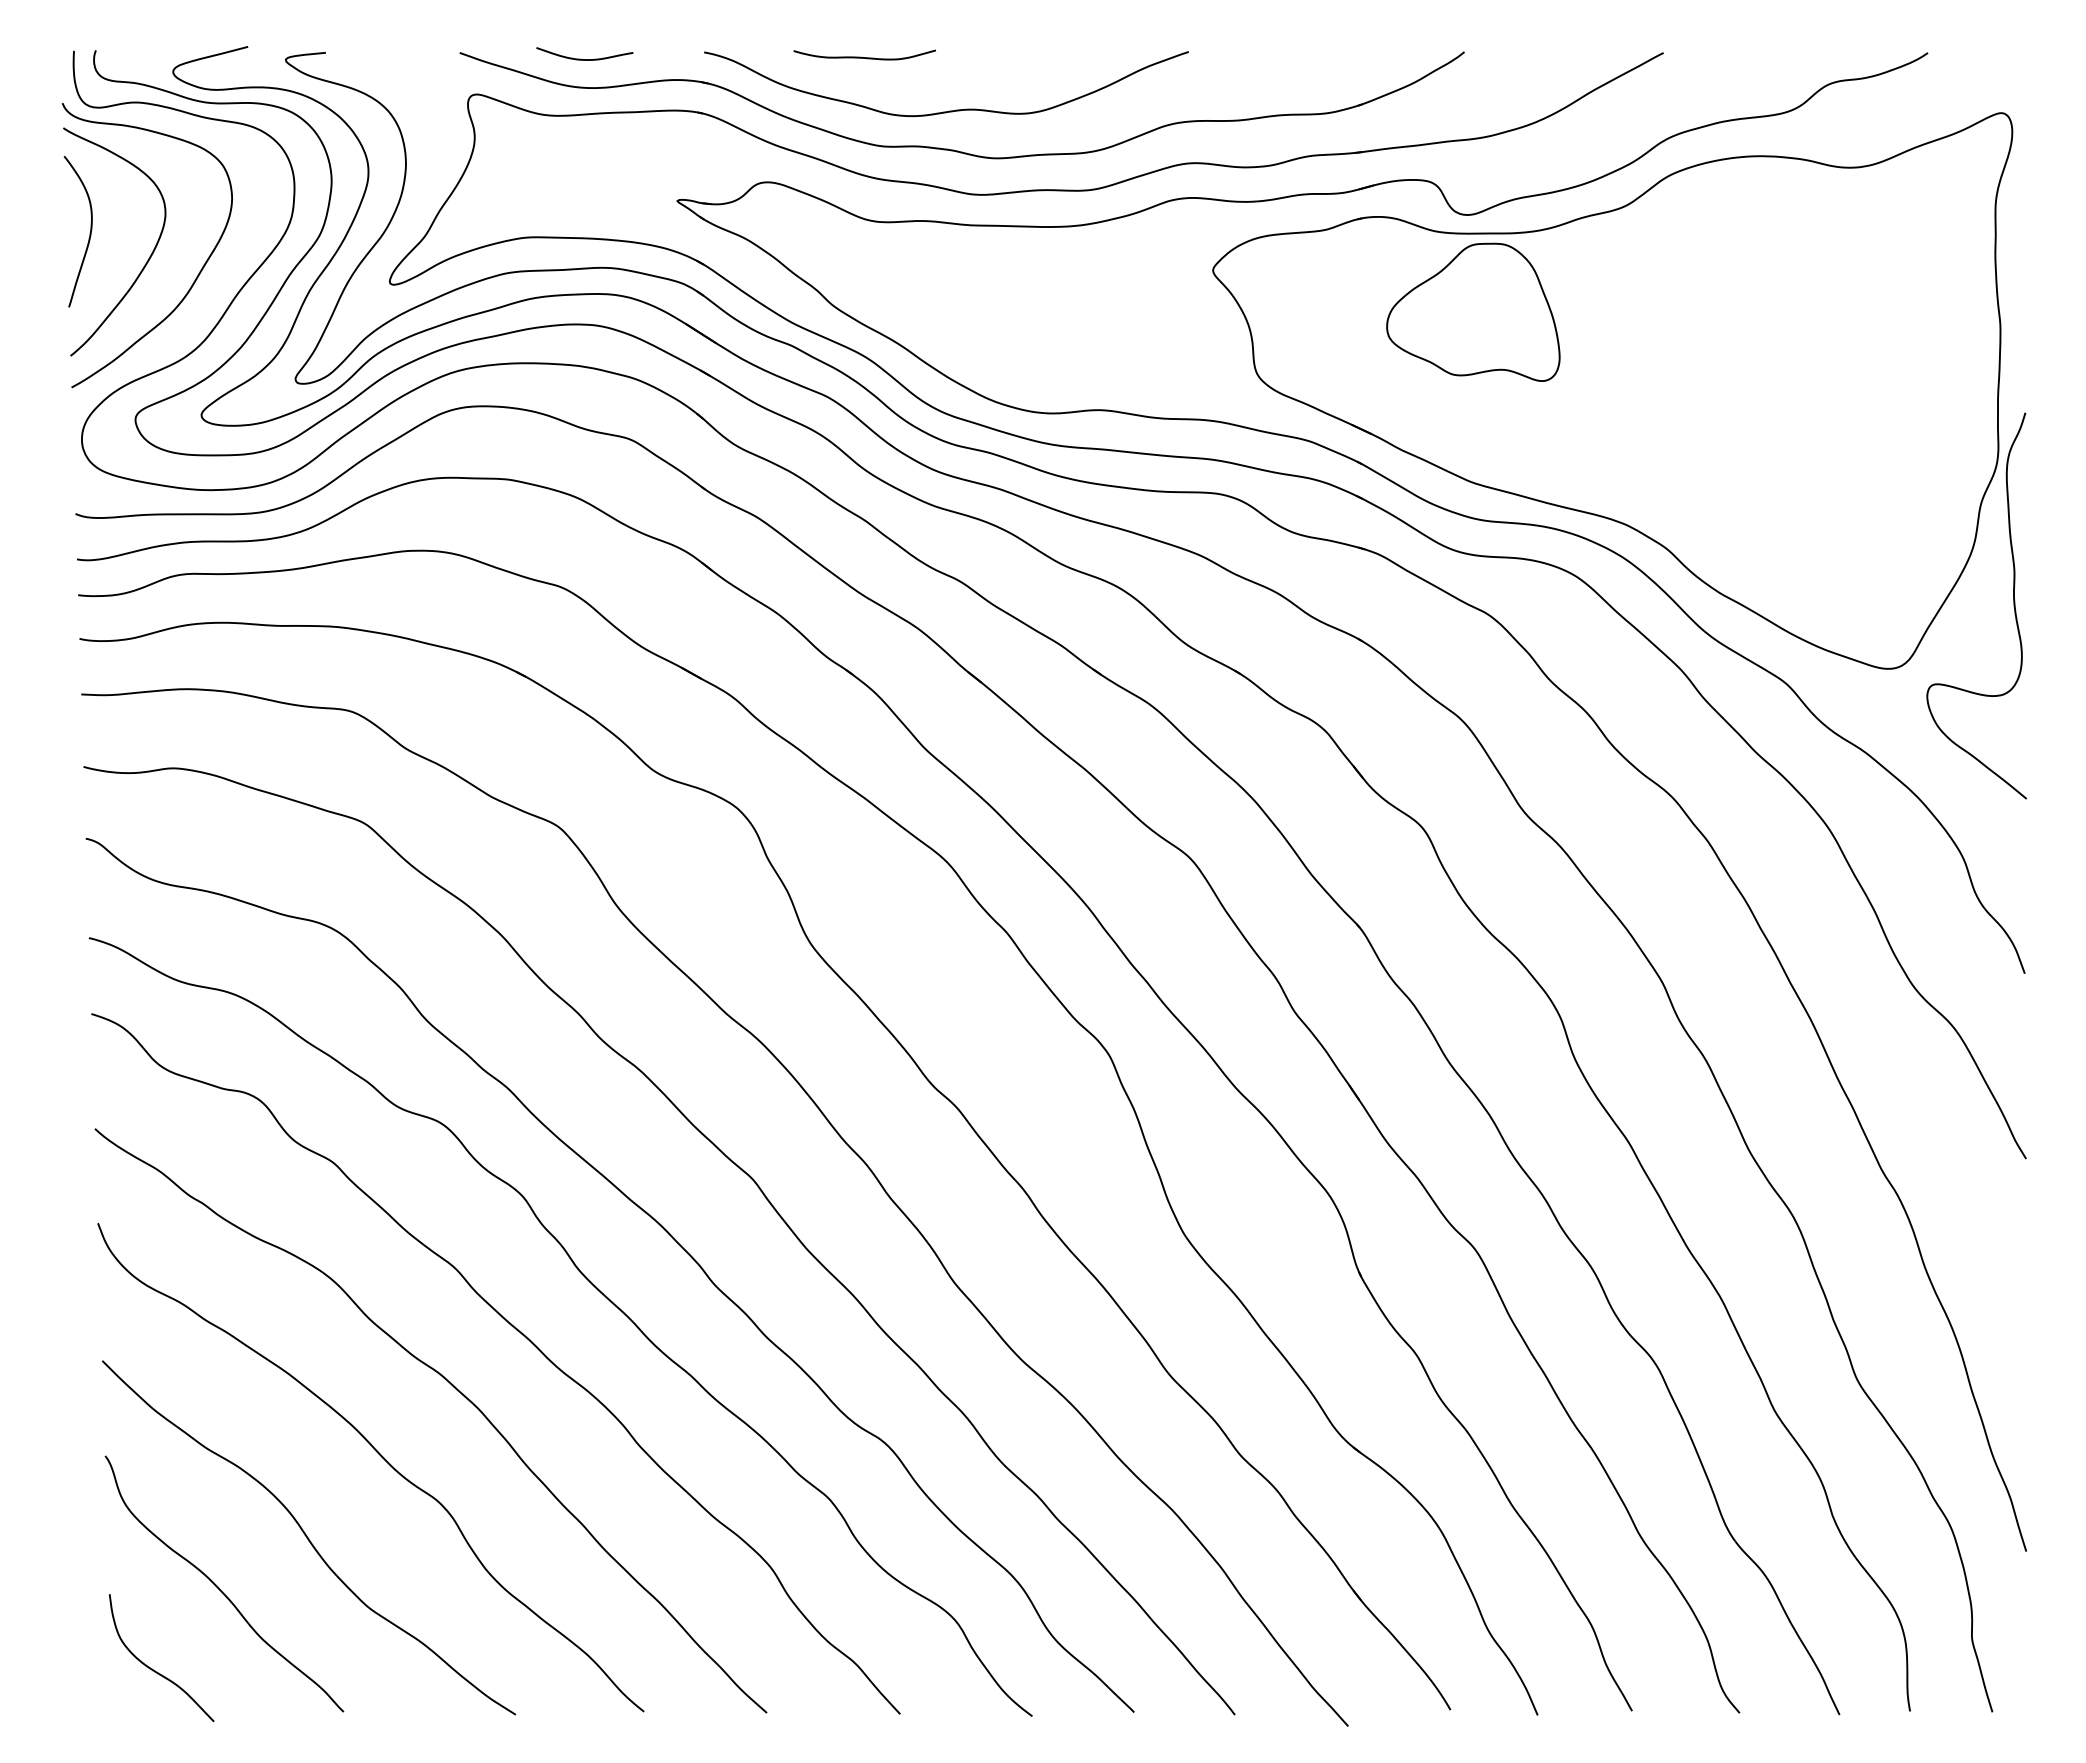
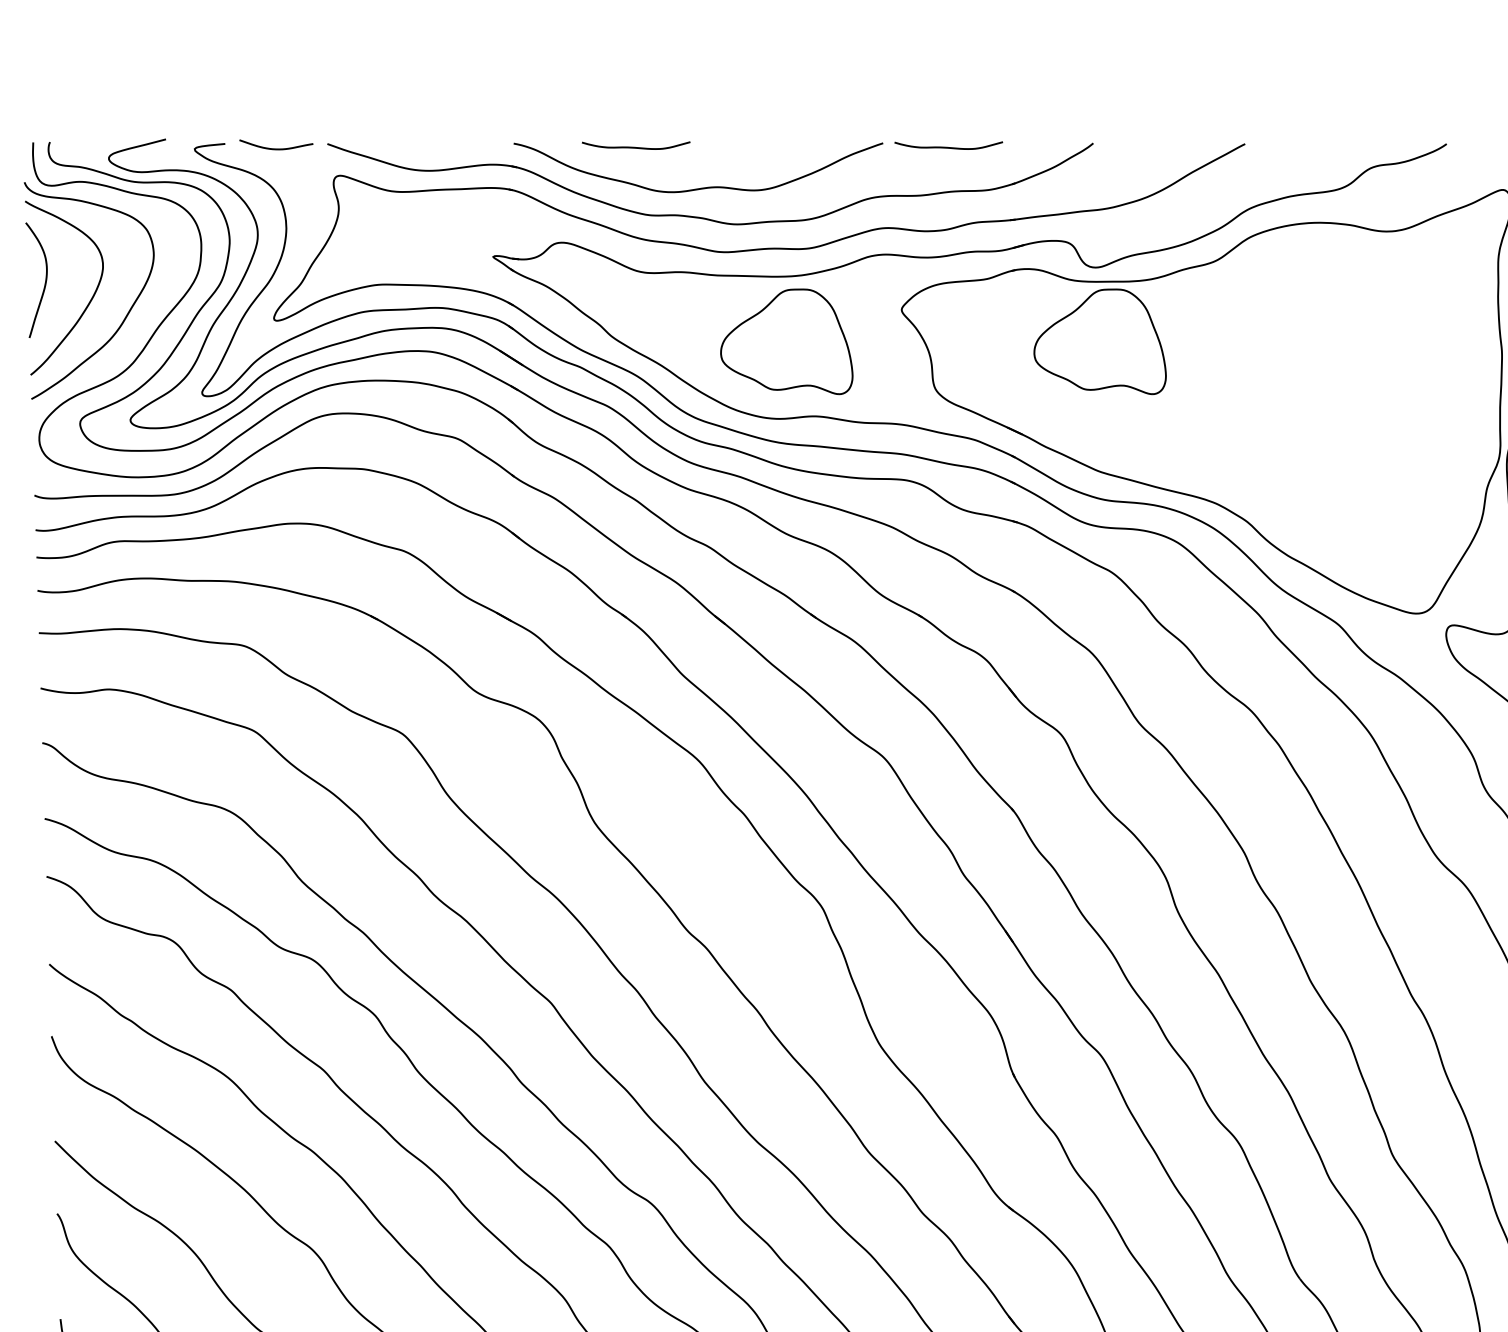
curve: (1274, 57) -> (948, 147), added
curve: (581, 58) -> (273, 148), moved
part: (1062, 311) -> (786, 341), added

